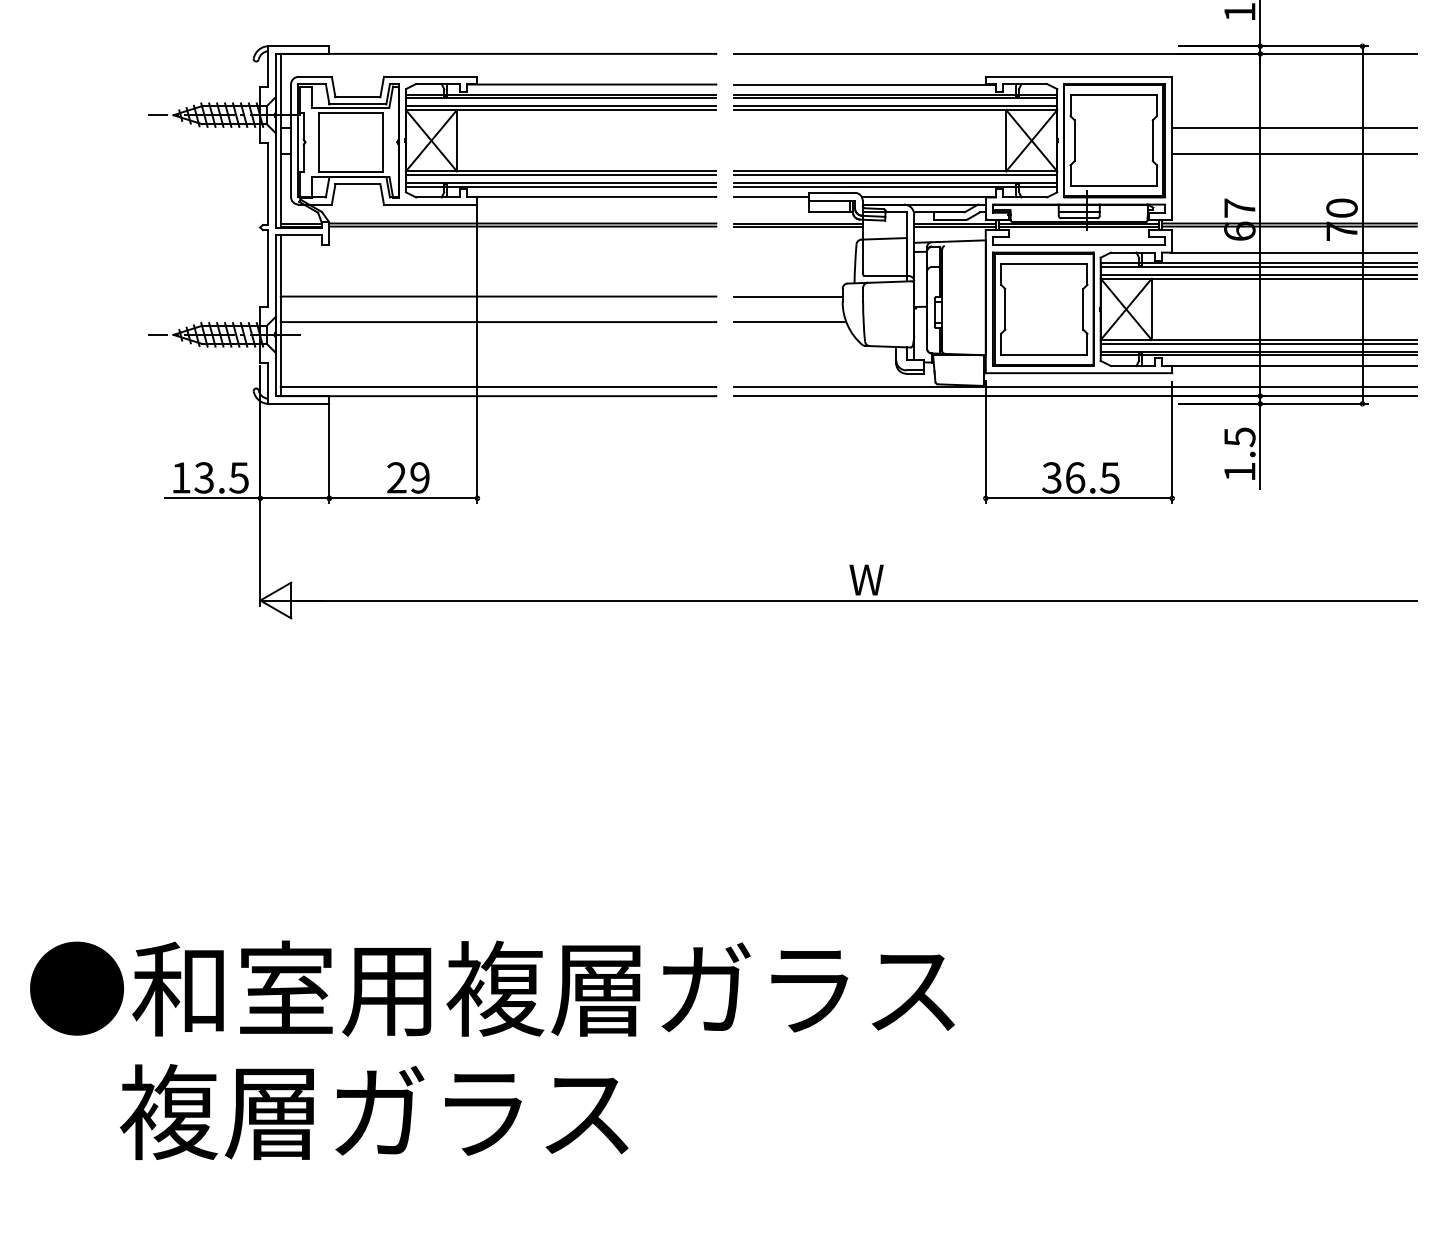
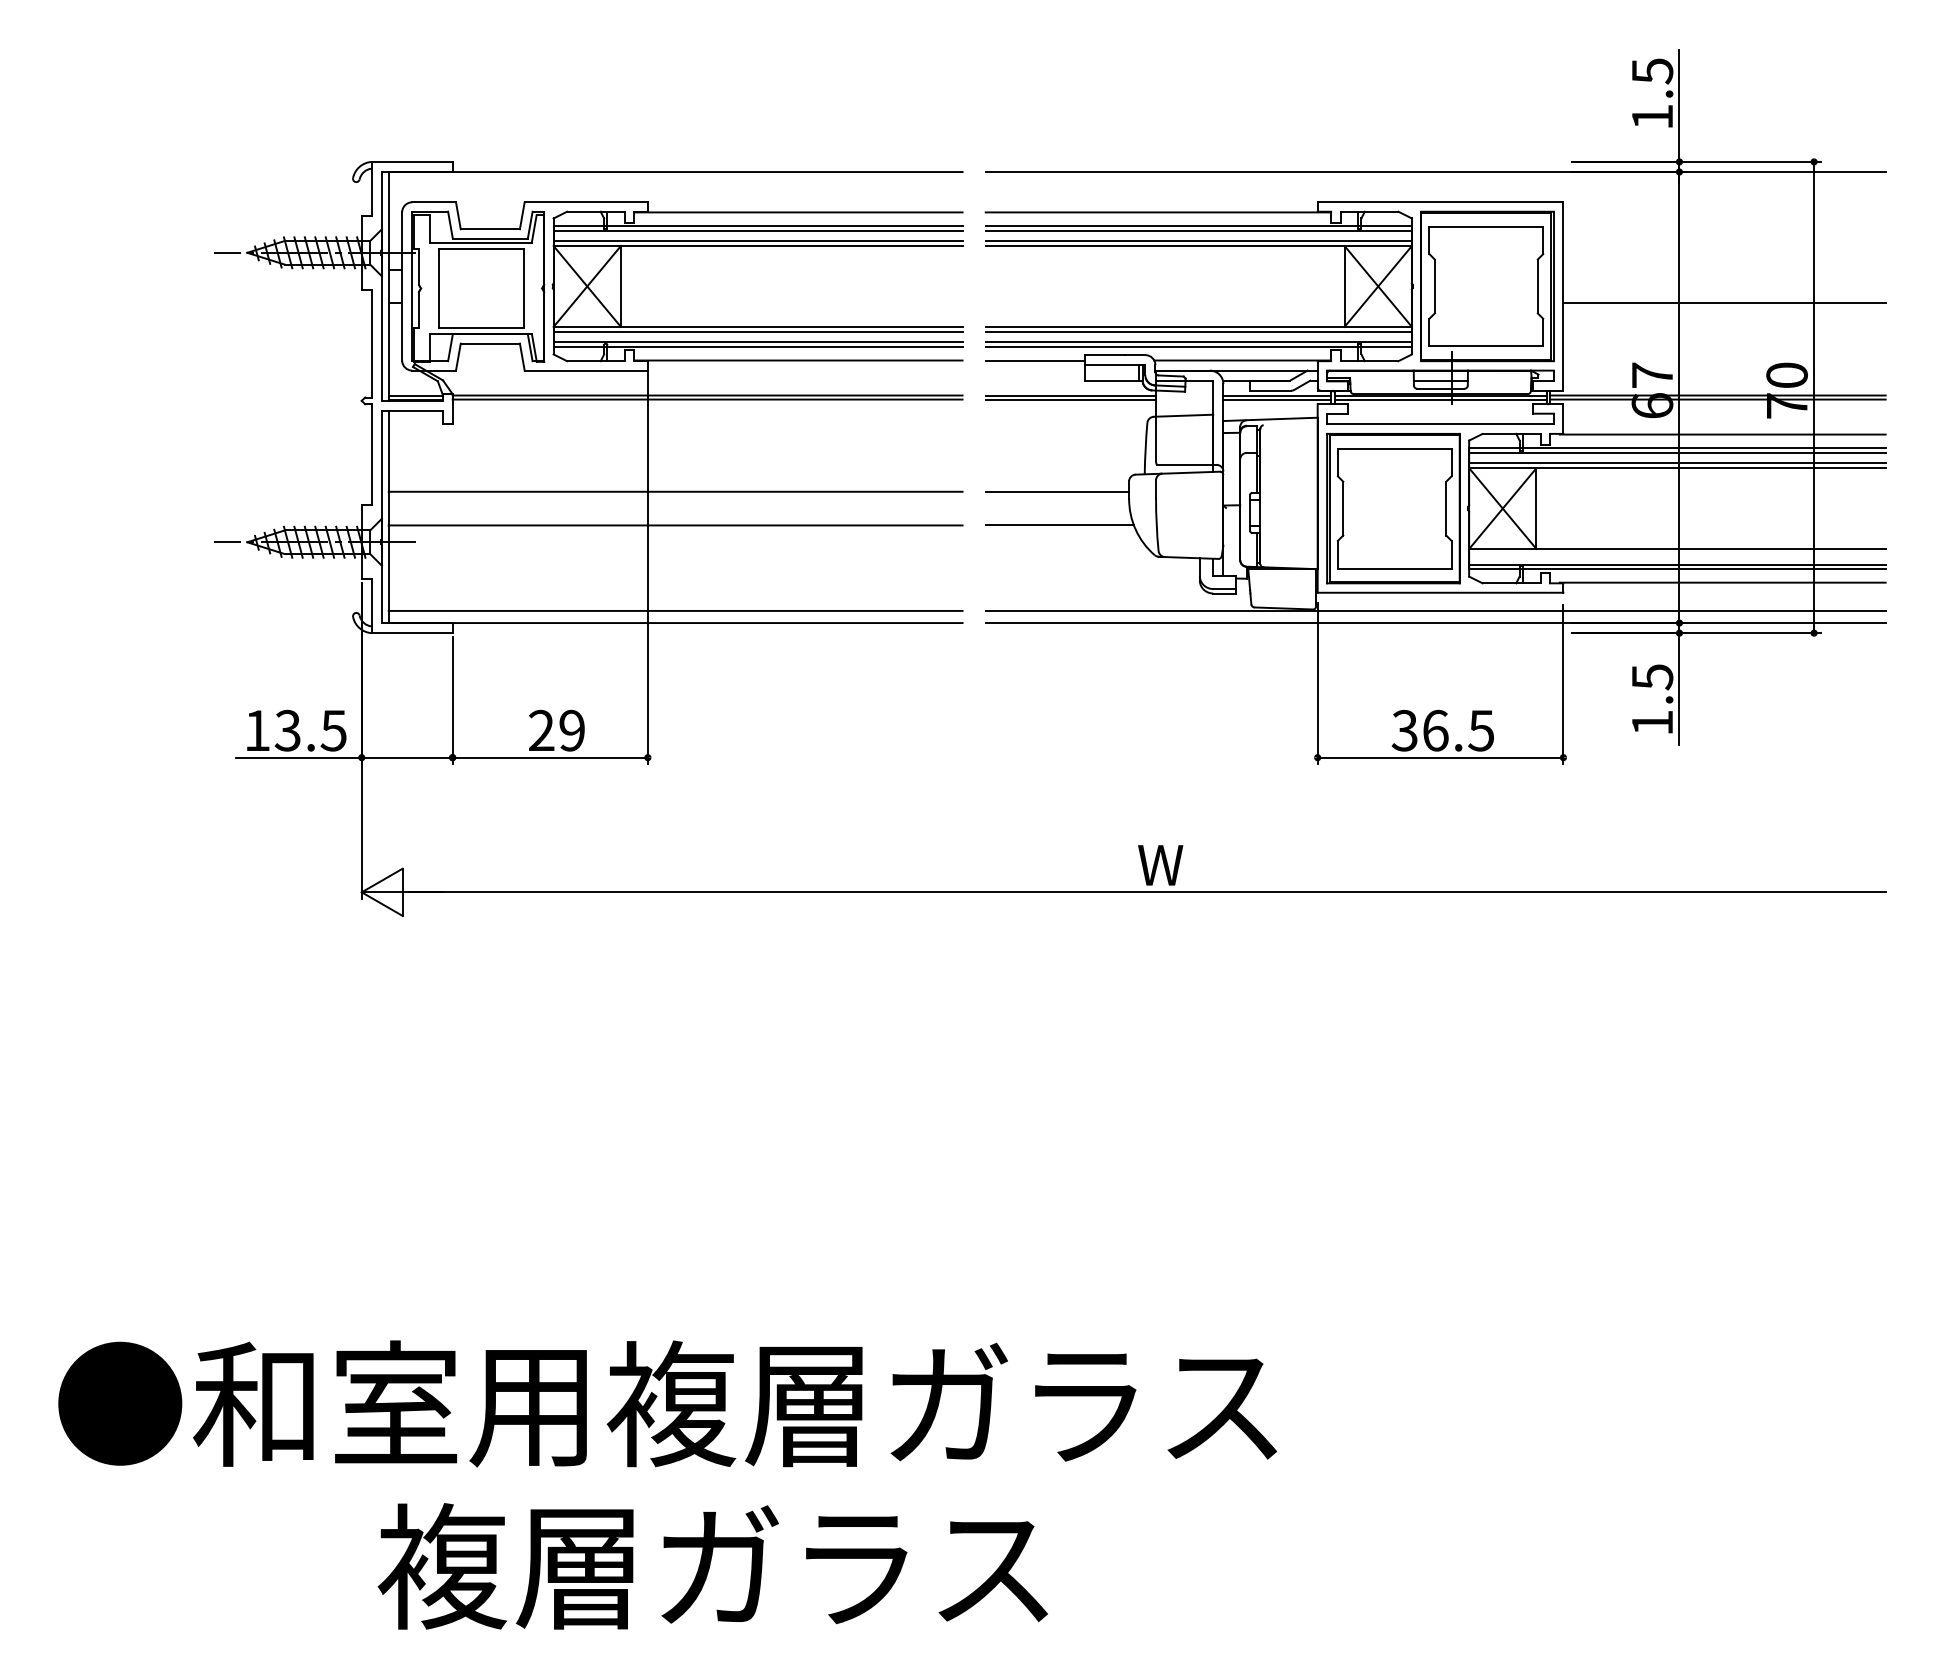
line: (1294, 127) -> (1724, 269), removed
line: (1258, 343) -> (1677, 553), removed
text: (373, 1112) -> (712, 1566), moved

